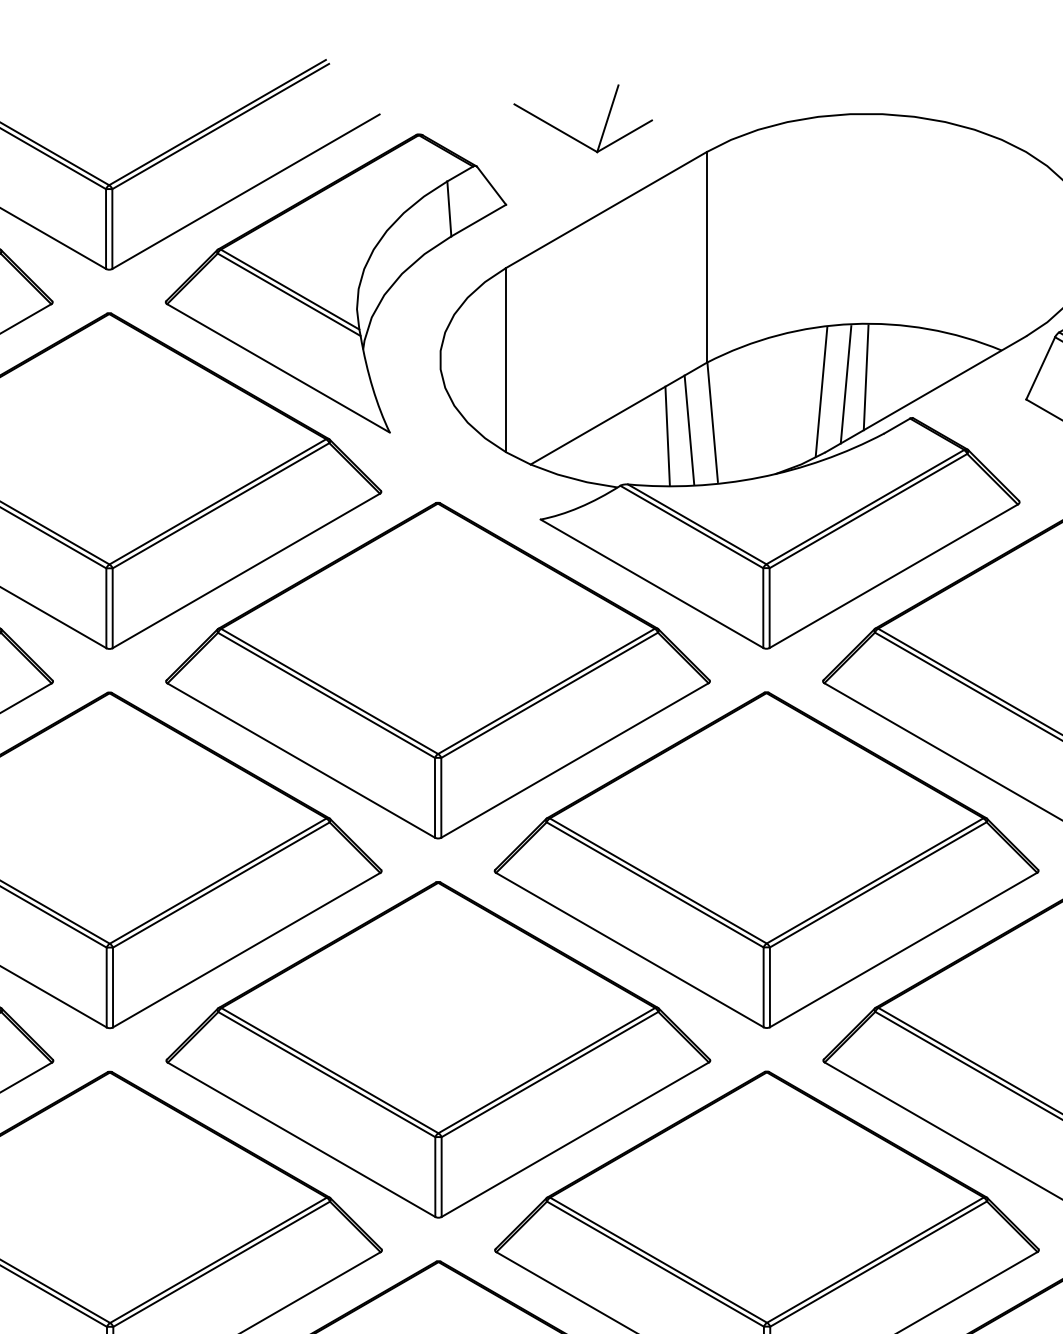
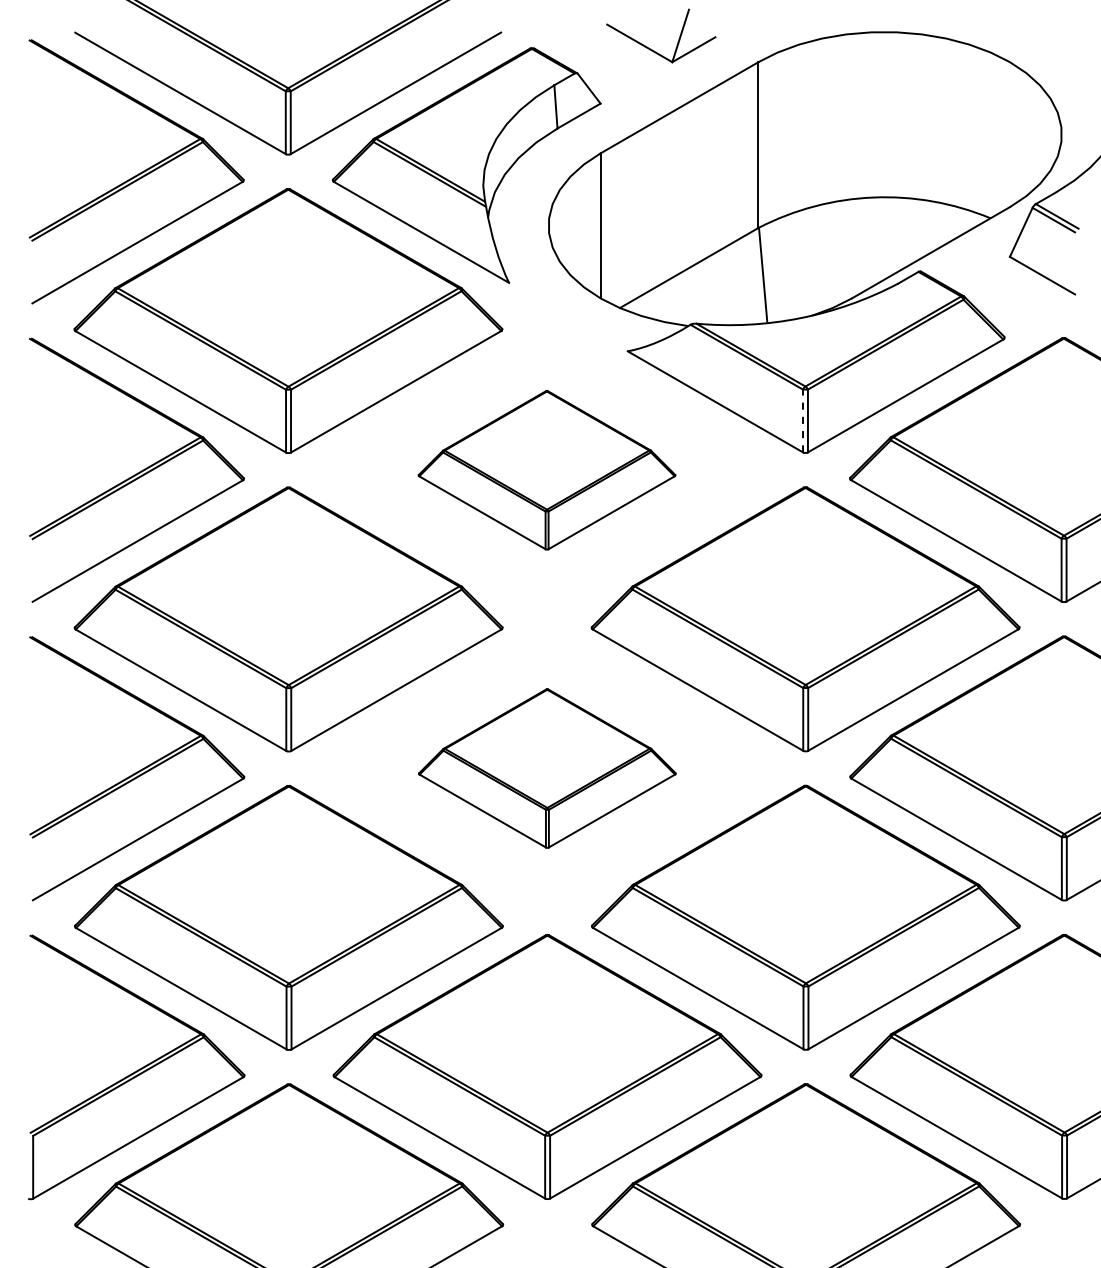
line: (865, 377) -> (883, 239), removed
line: (845, 385) -> (867, 245), removed
line: (821, 391) -> (848, 250), removed
line: (688, 429) -> (744, 280), removed
line: (667, 435) -> (727, 285), removed
line: (762, 607) -> (802, 420), solid -> dashed
part: (437, 670) -> (546, 470), size x0.6
part: (438, 1049) -> (547, 768), size x0.6

